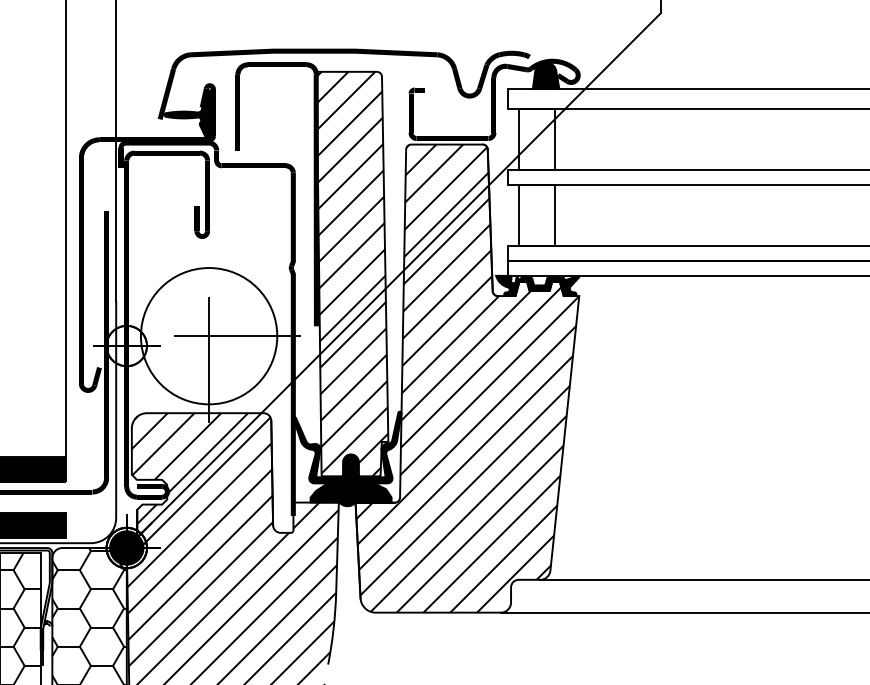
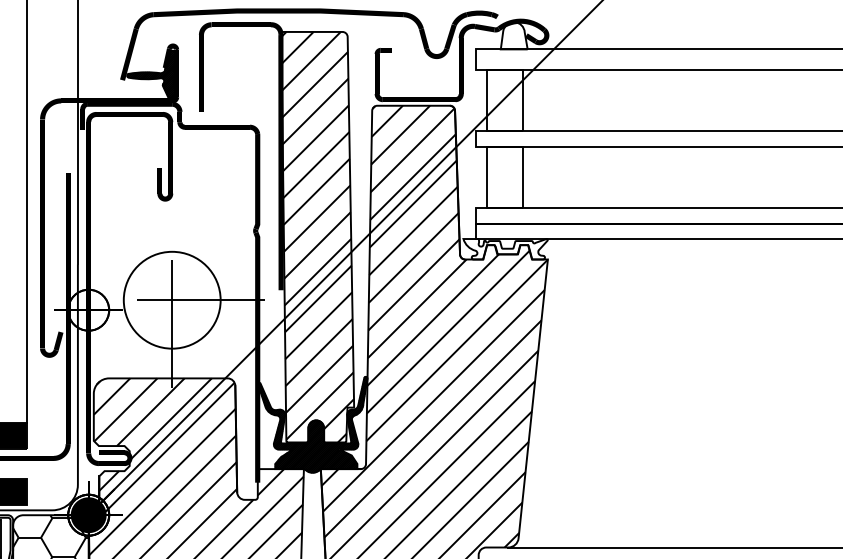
hatch: (545, 75) -> (513, 35), removed
hatch: (537, 285) -> (505, 248), removed
circle: (208, 336) -> (171, 300), size x0.7

